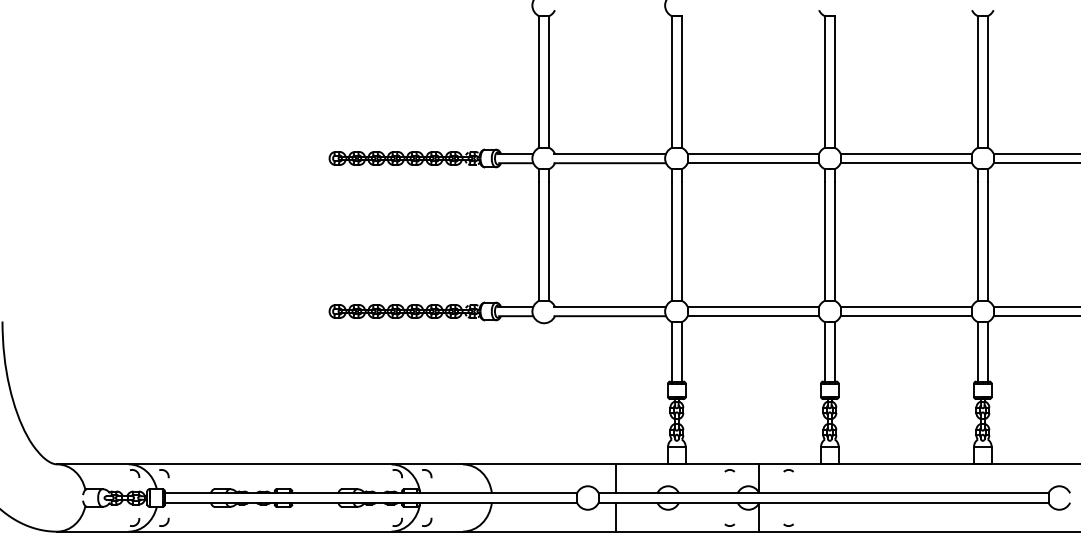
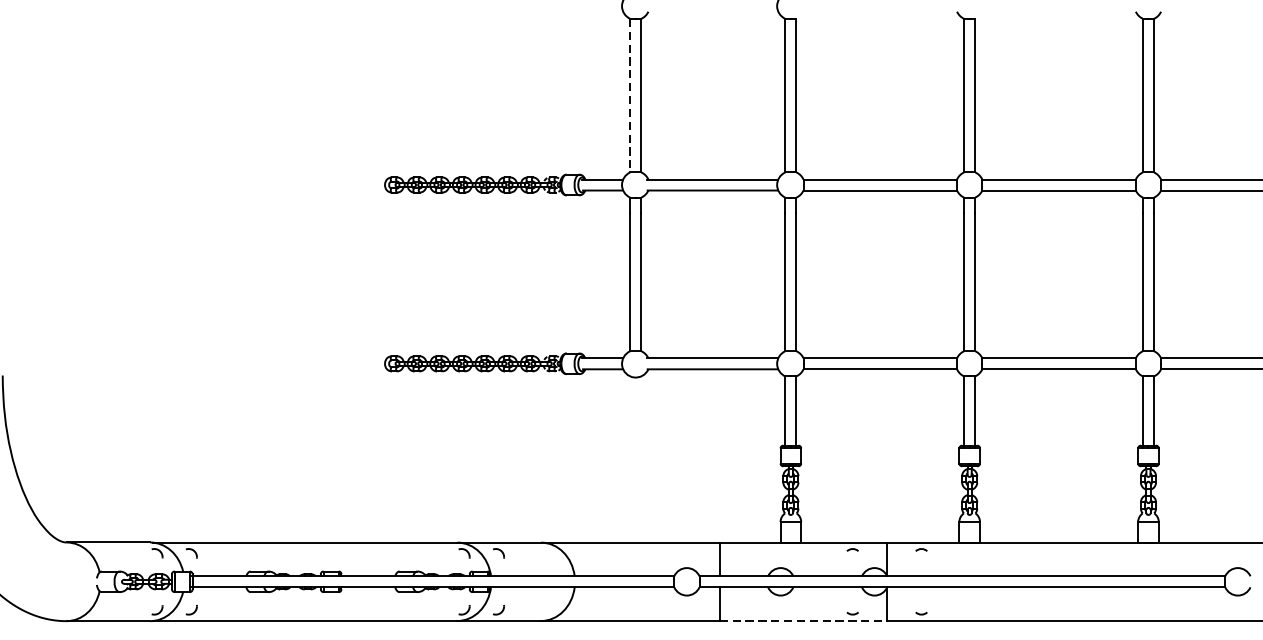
line: (539, 82) -> (630, 96), solid -> dashed
line: (687, 531) -> (803, 620), solid -> dashed

